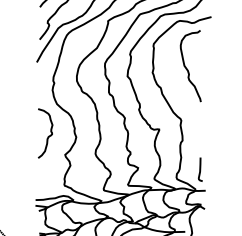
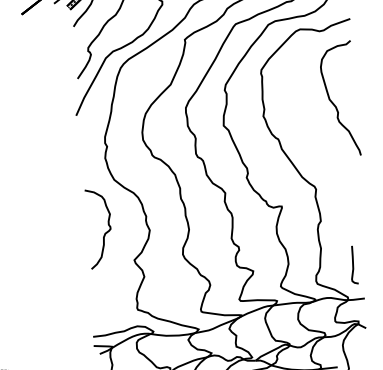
curve: (187, 68) -> (334, 103), moved

